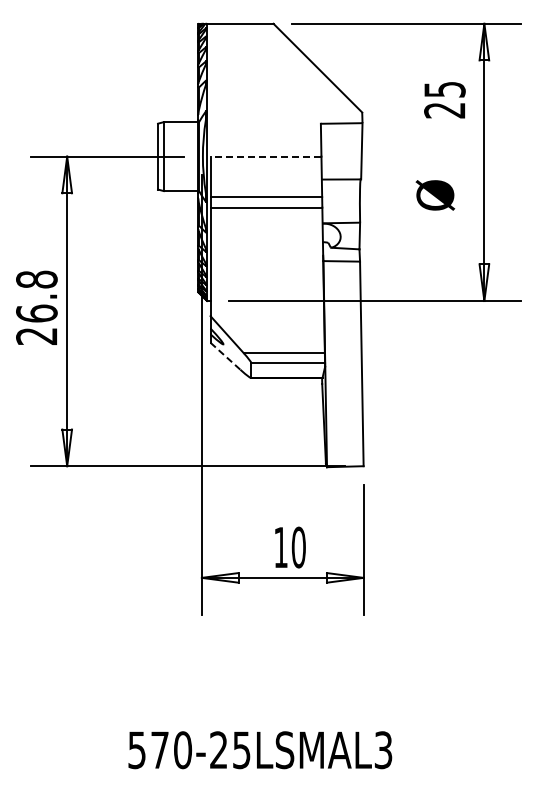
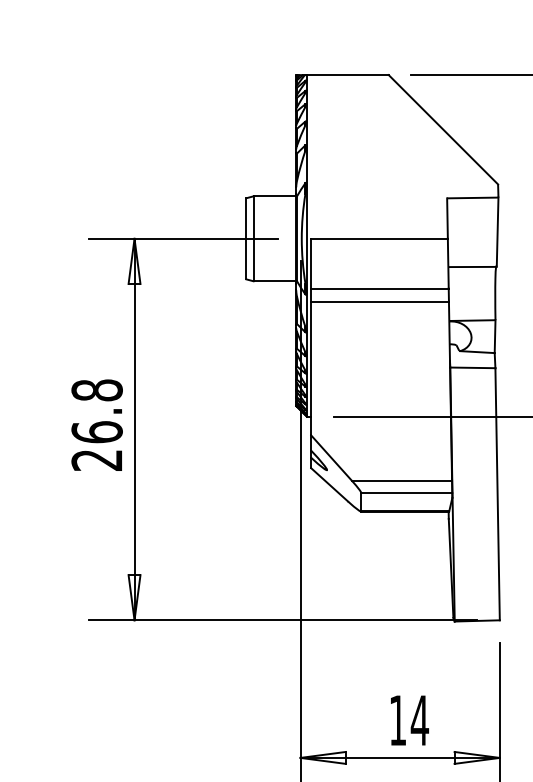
line: (265, 156) -> (378, 238), dashed -> solid
line: (225, 356) -> (329, 485), dashed -> solid
text: (298, 547) -> (419, 720), 10 -> 14

